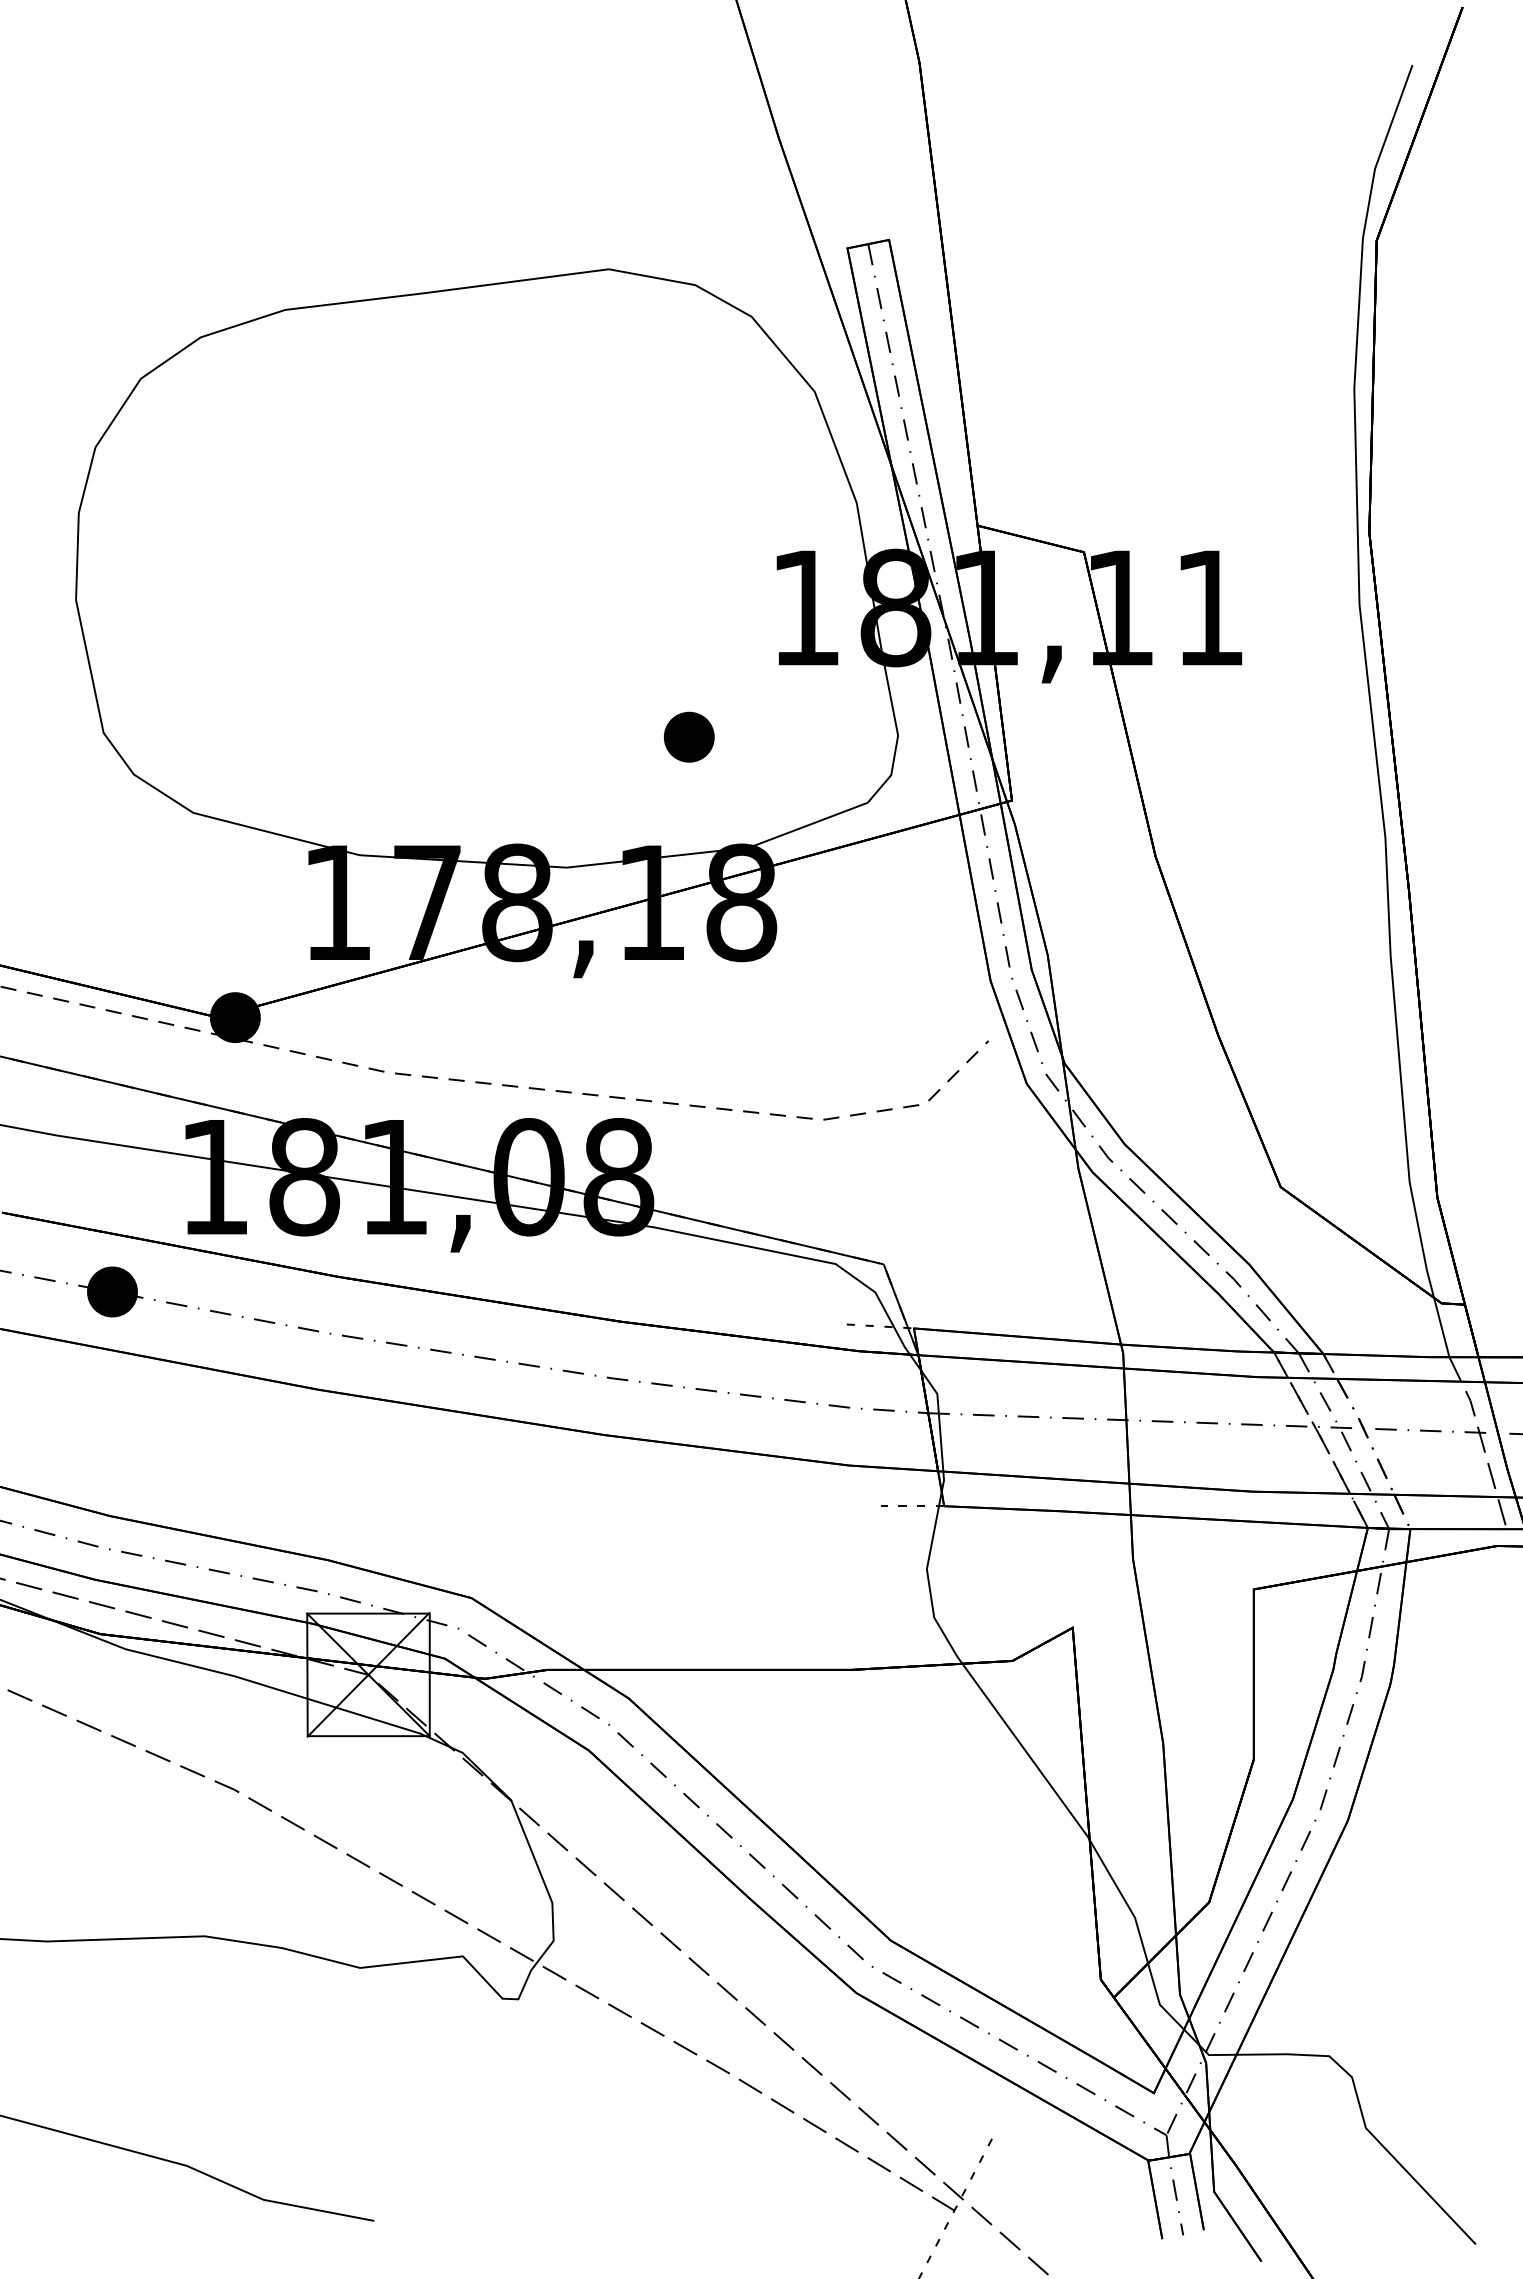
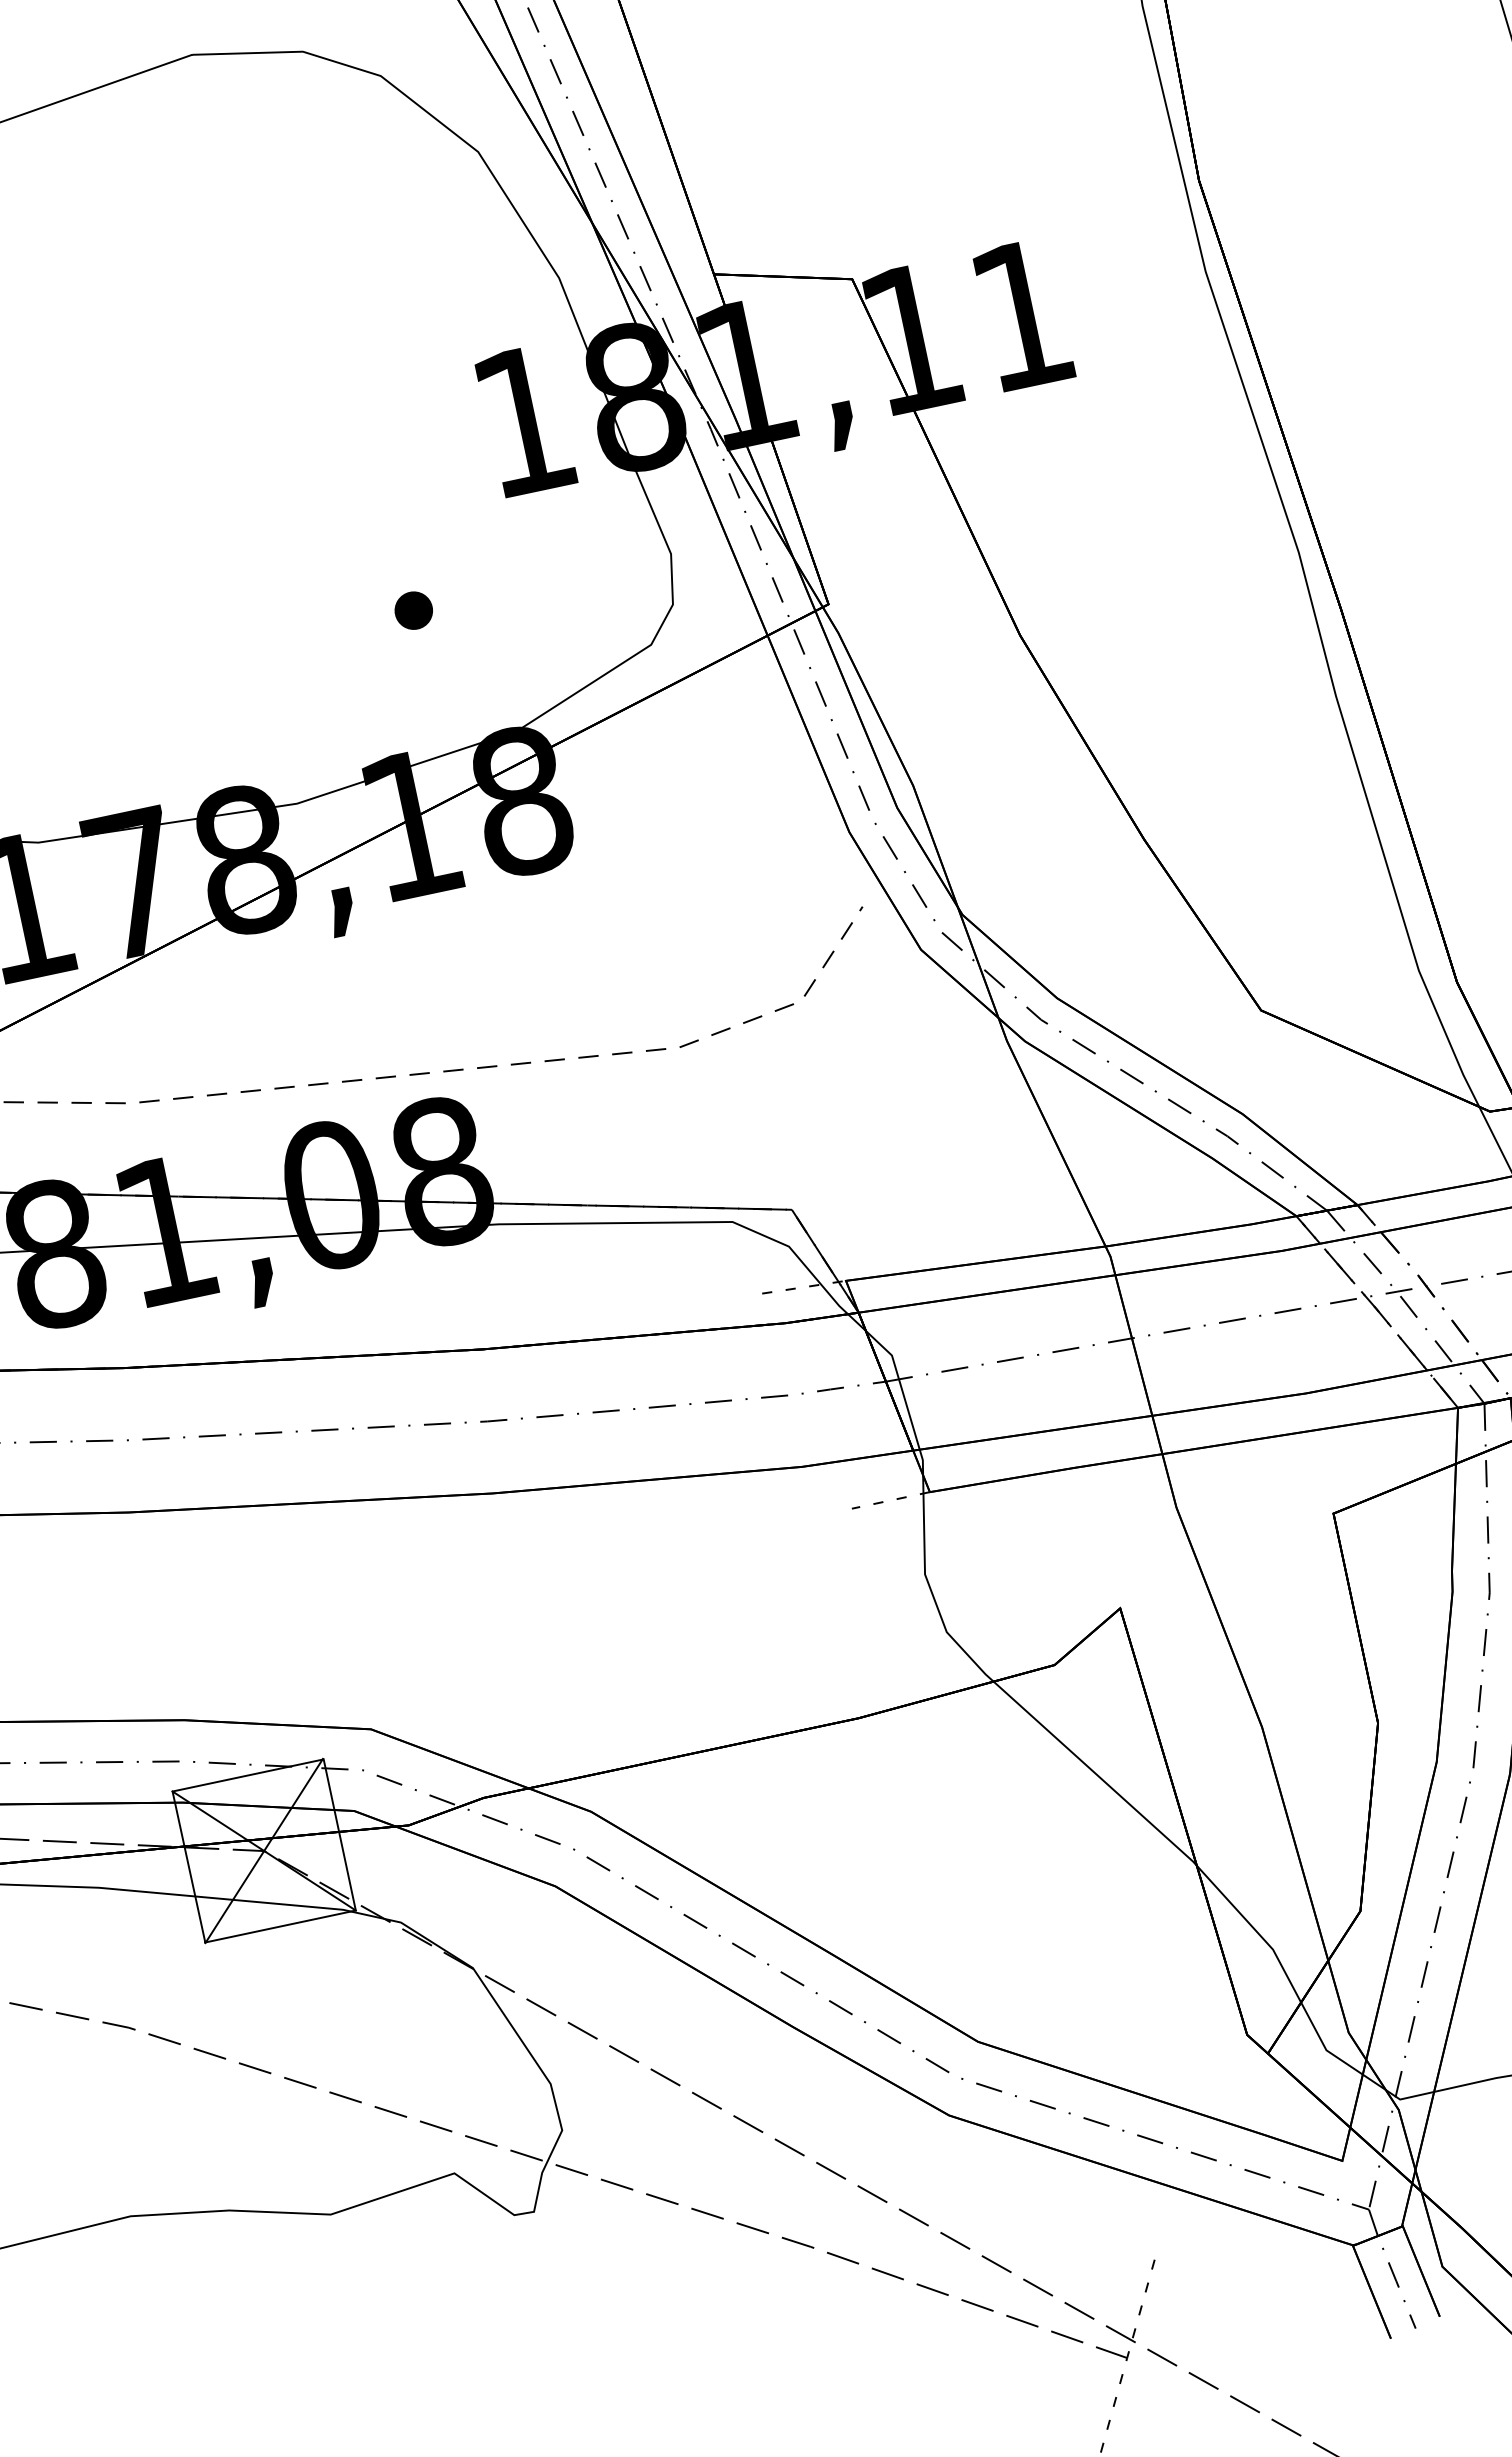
part: (688, 736) -> (412, 610), size x0.6

